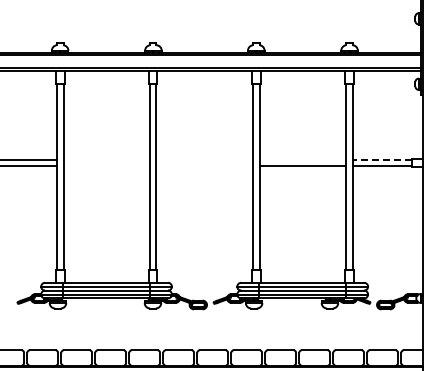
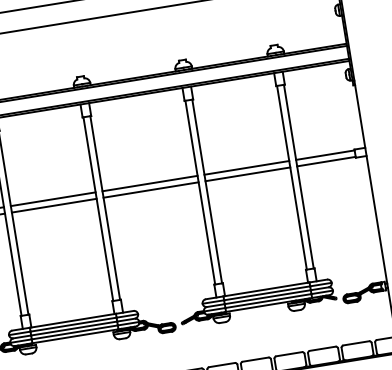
line: (106, 159) -> (53, 199), added
line: (204, 159) -> (149, 183), added
line: (302, 159) -> (246, 167), added
line: (382, 159) -> (325, 154), dashed -> solid
line: (106, 166) -> (54, 206), added
line: (204, 166) -> (151, 190), added

